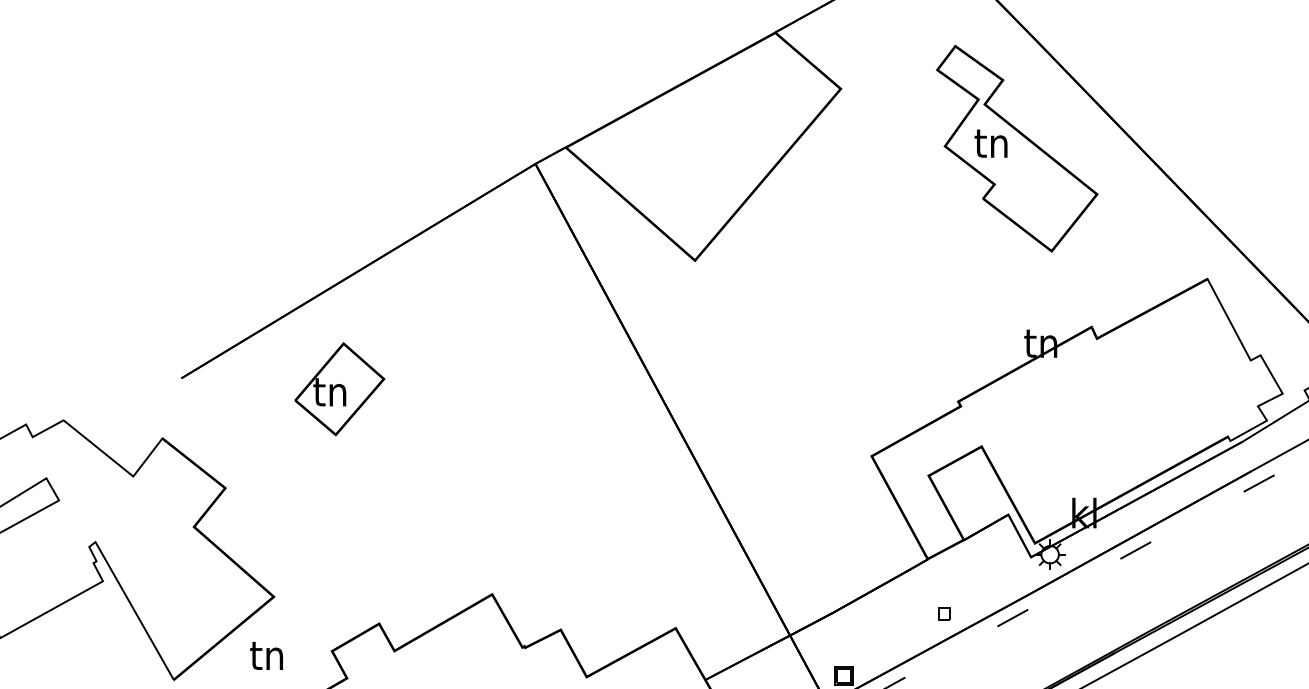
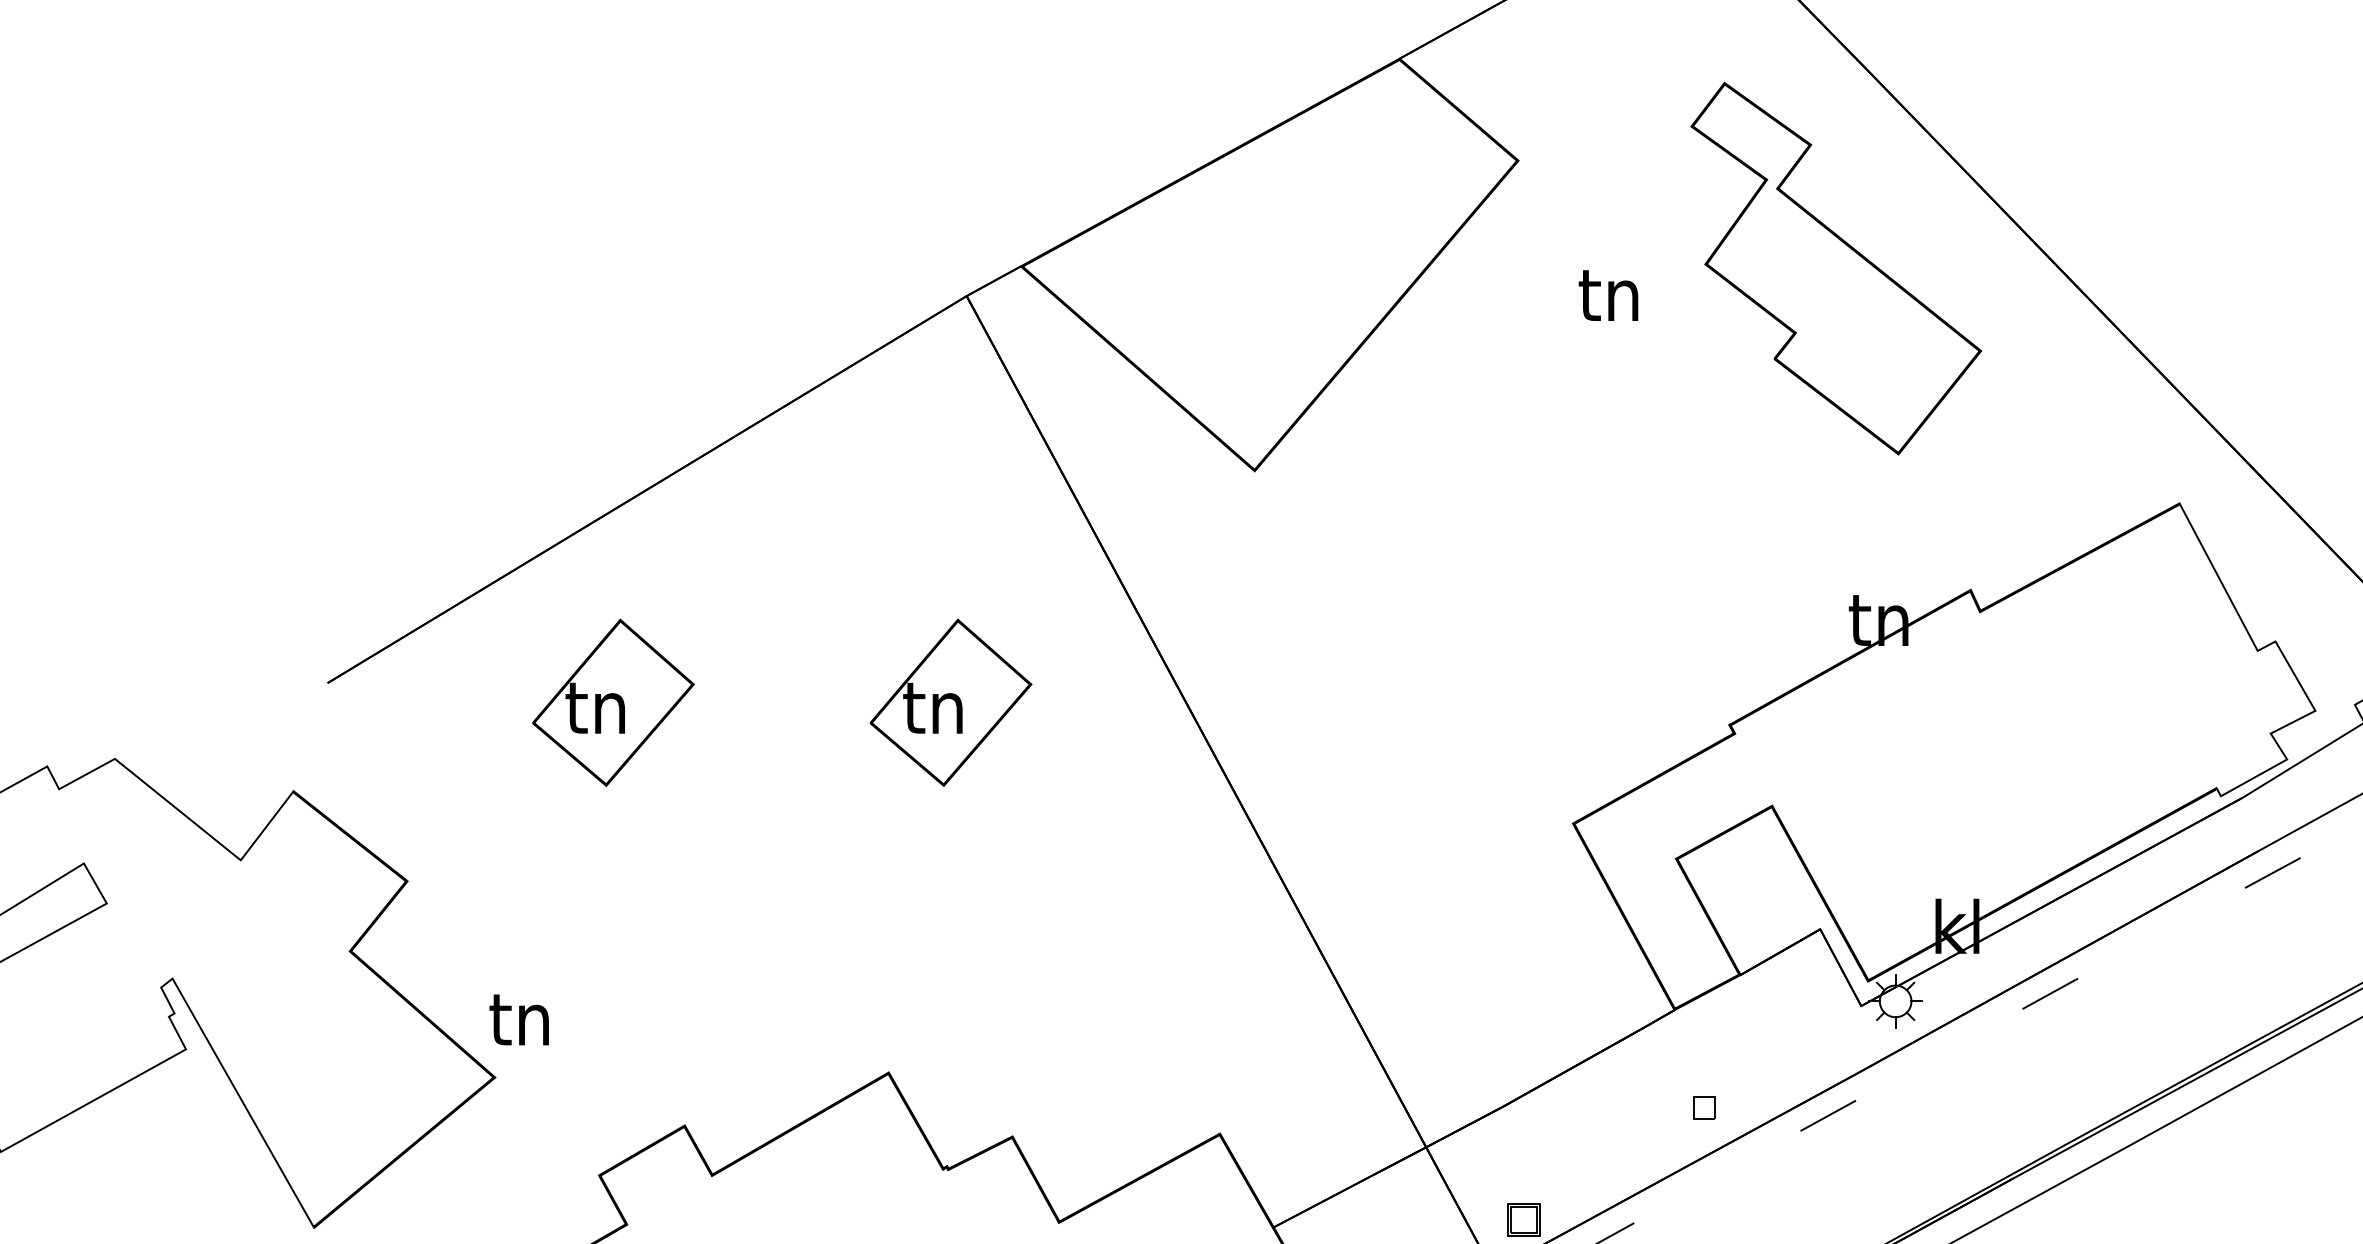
text: (990, 143) -> (1607, 295), moved
part: (526, 389) -> (950, 703), added
text: (266, 655) -> (519, 1019), moved

